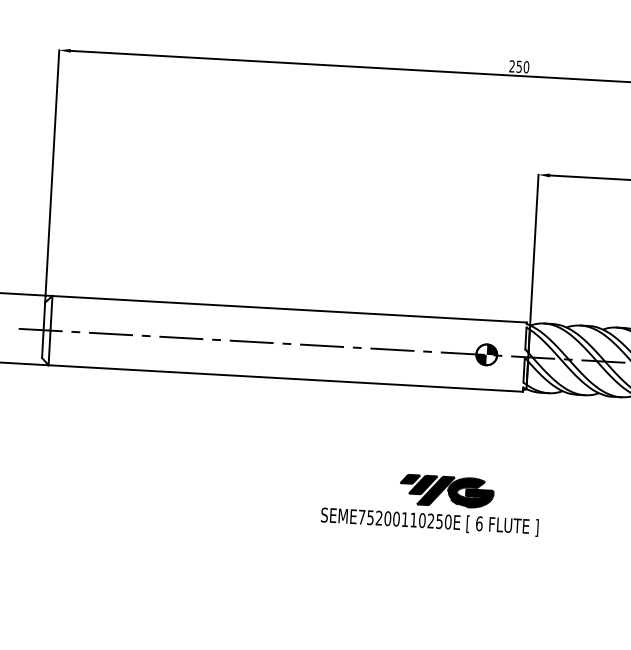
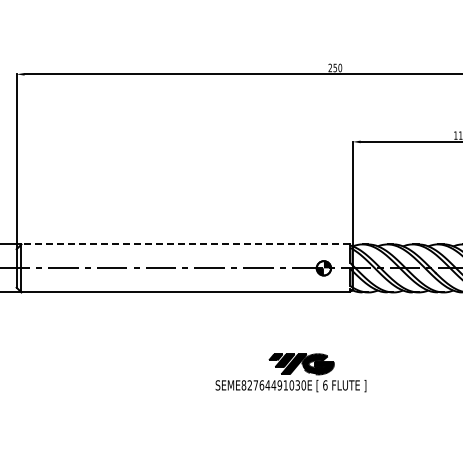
line: (289, 309) -> (185, 244), solid -> dashed
text: (400, 519) -> (270, 385), SEME75200110250E -> SEME82764491030E

